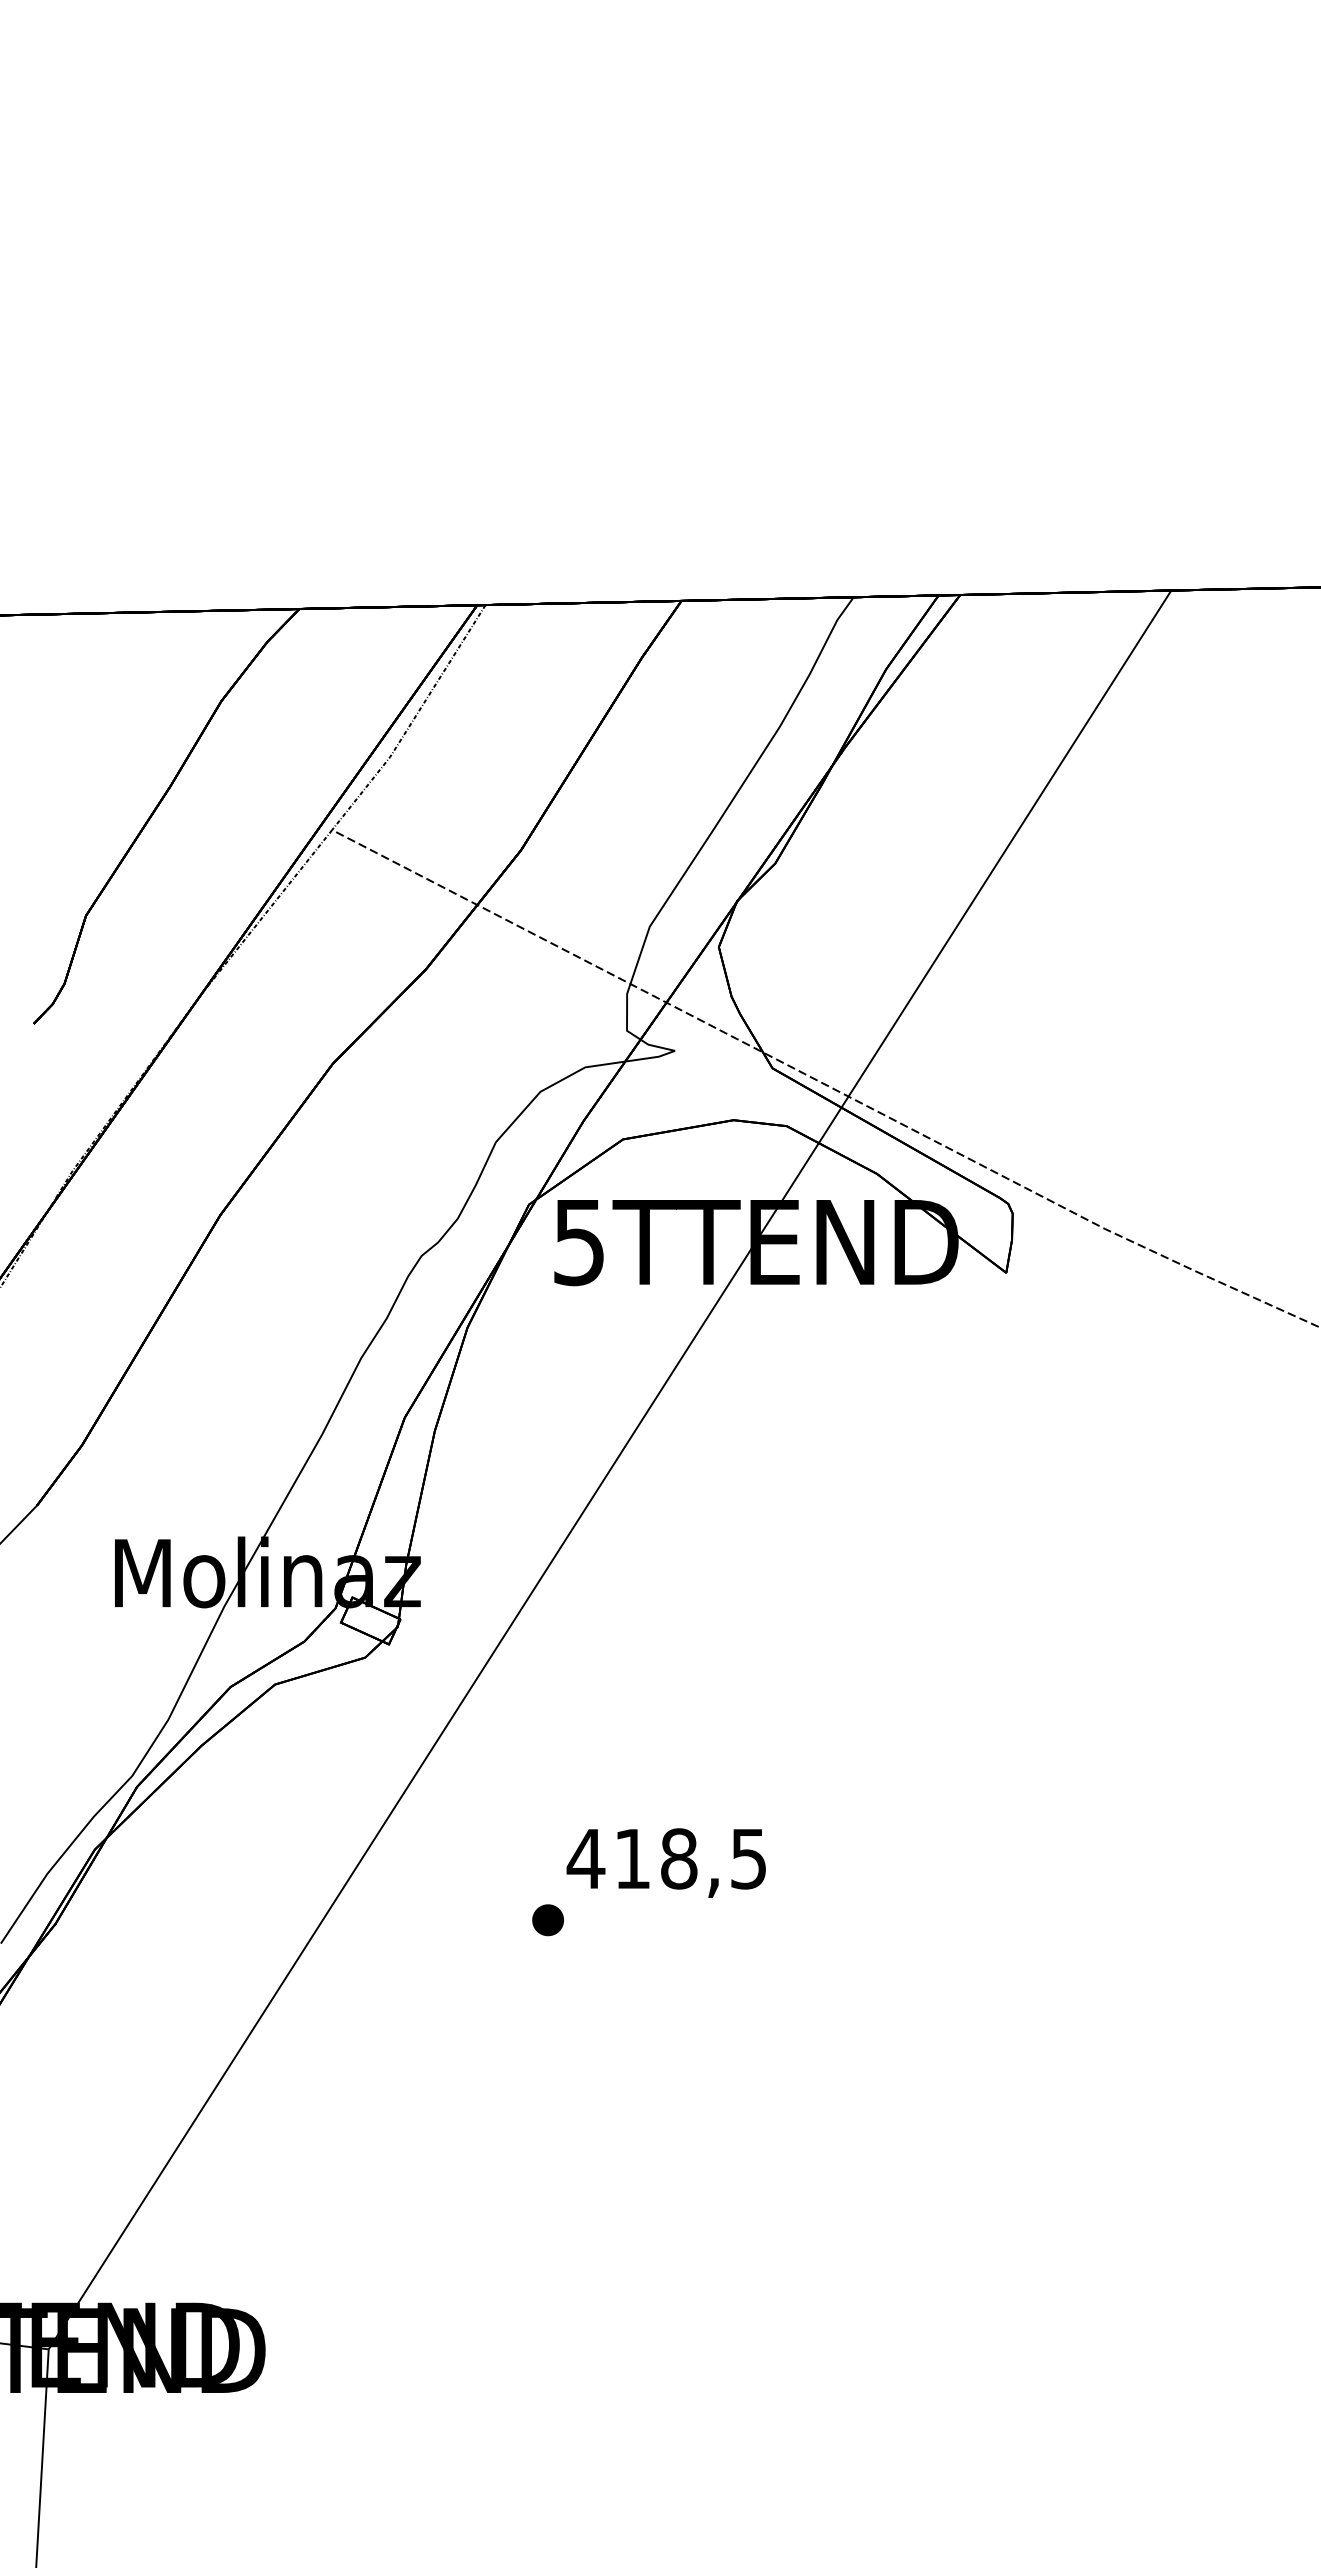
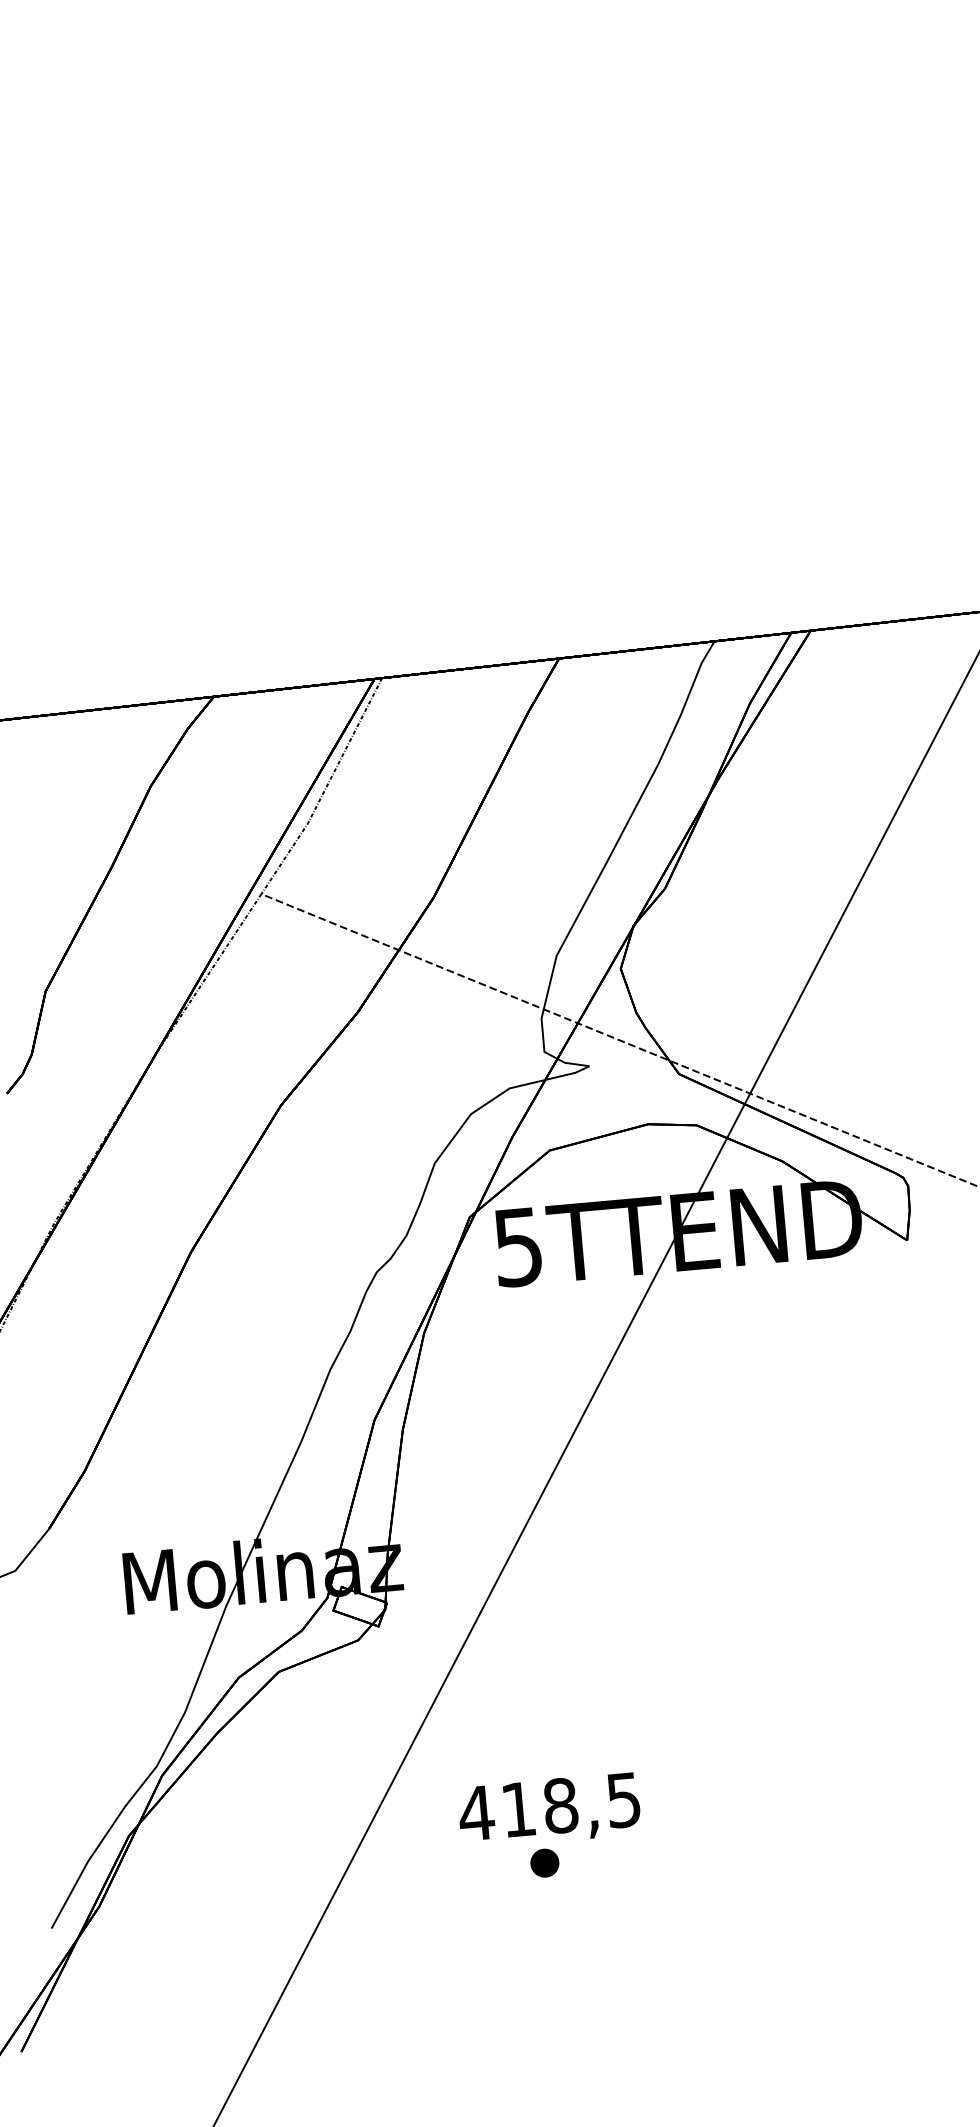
text: (665, 1862) -> (548, 1810), moved

